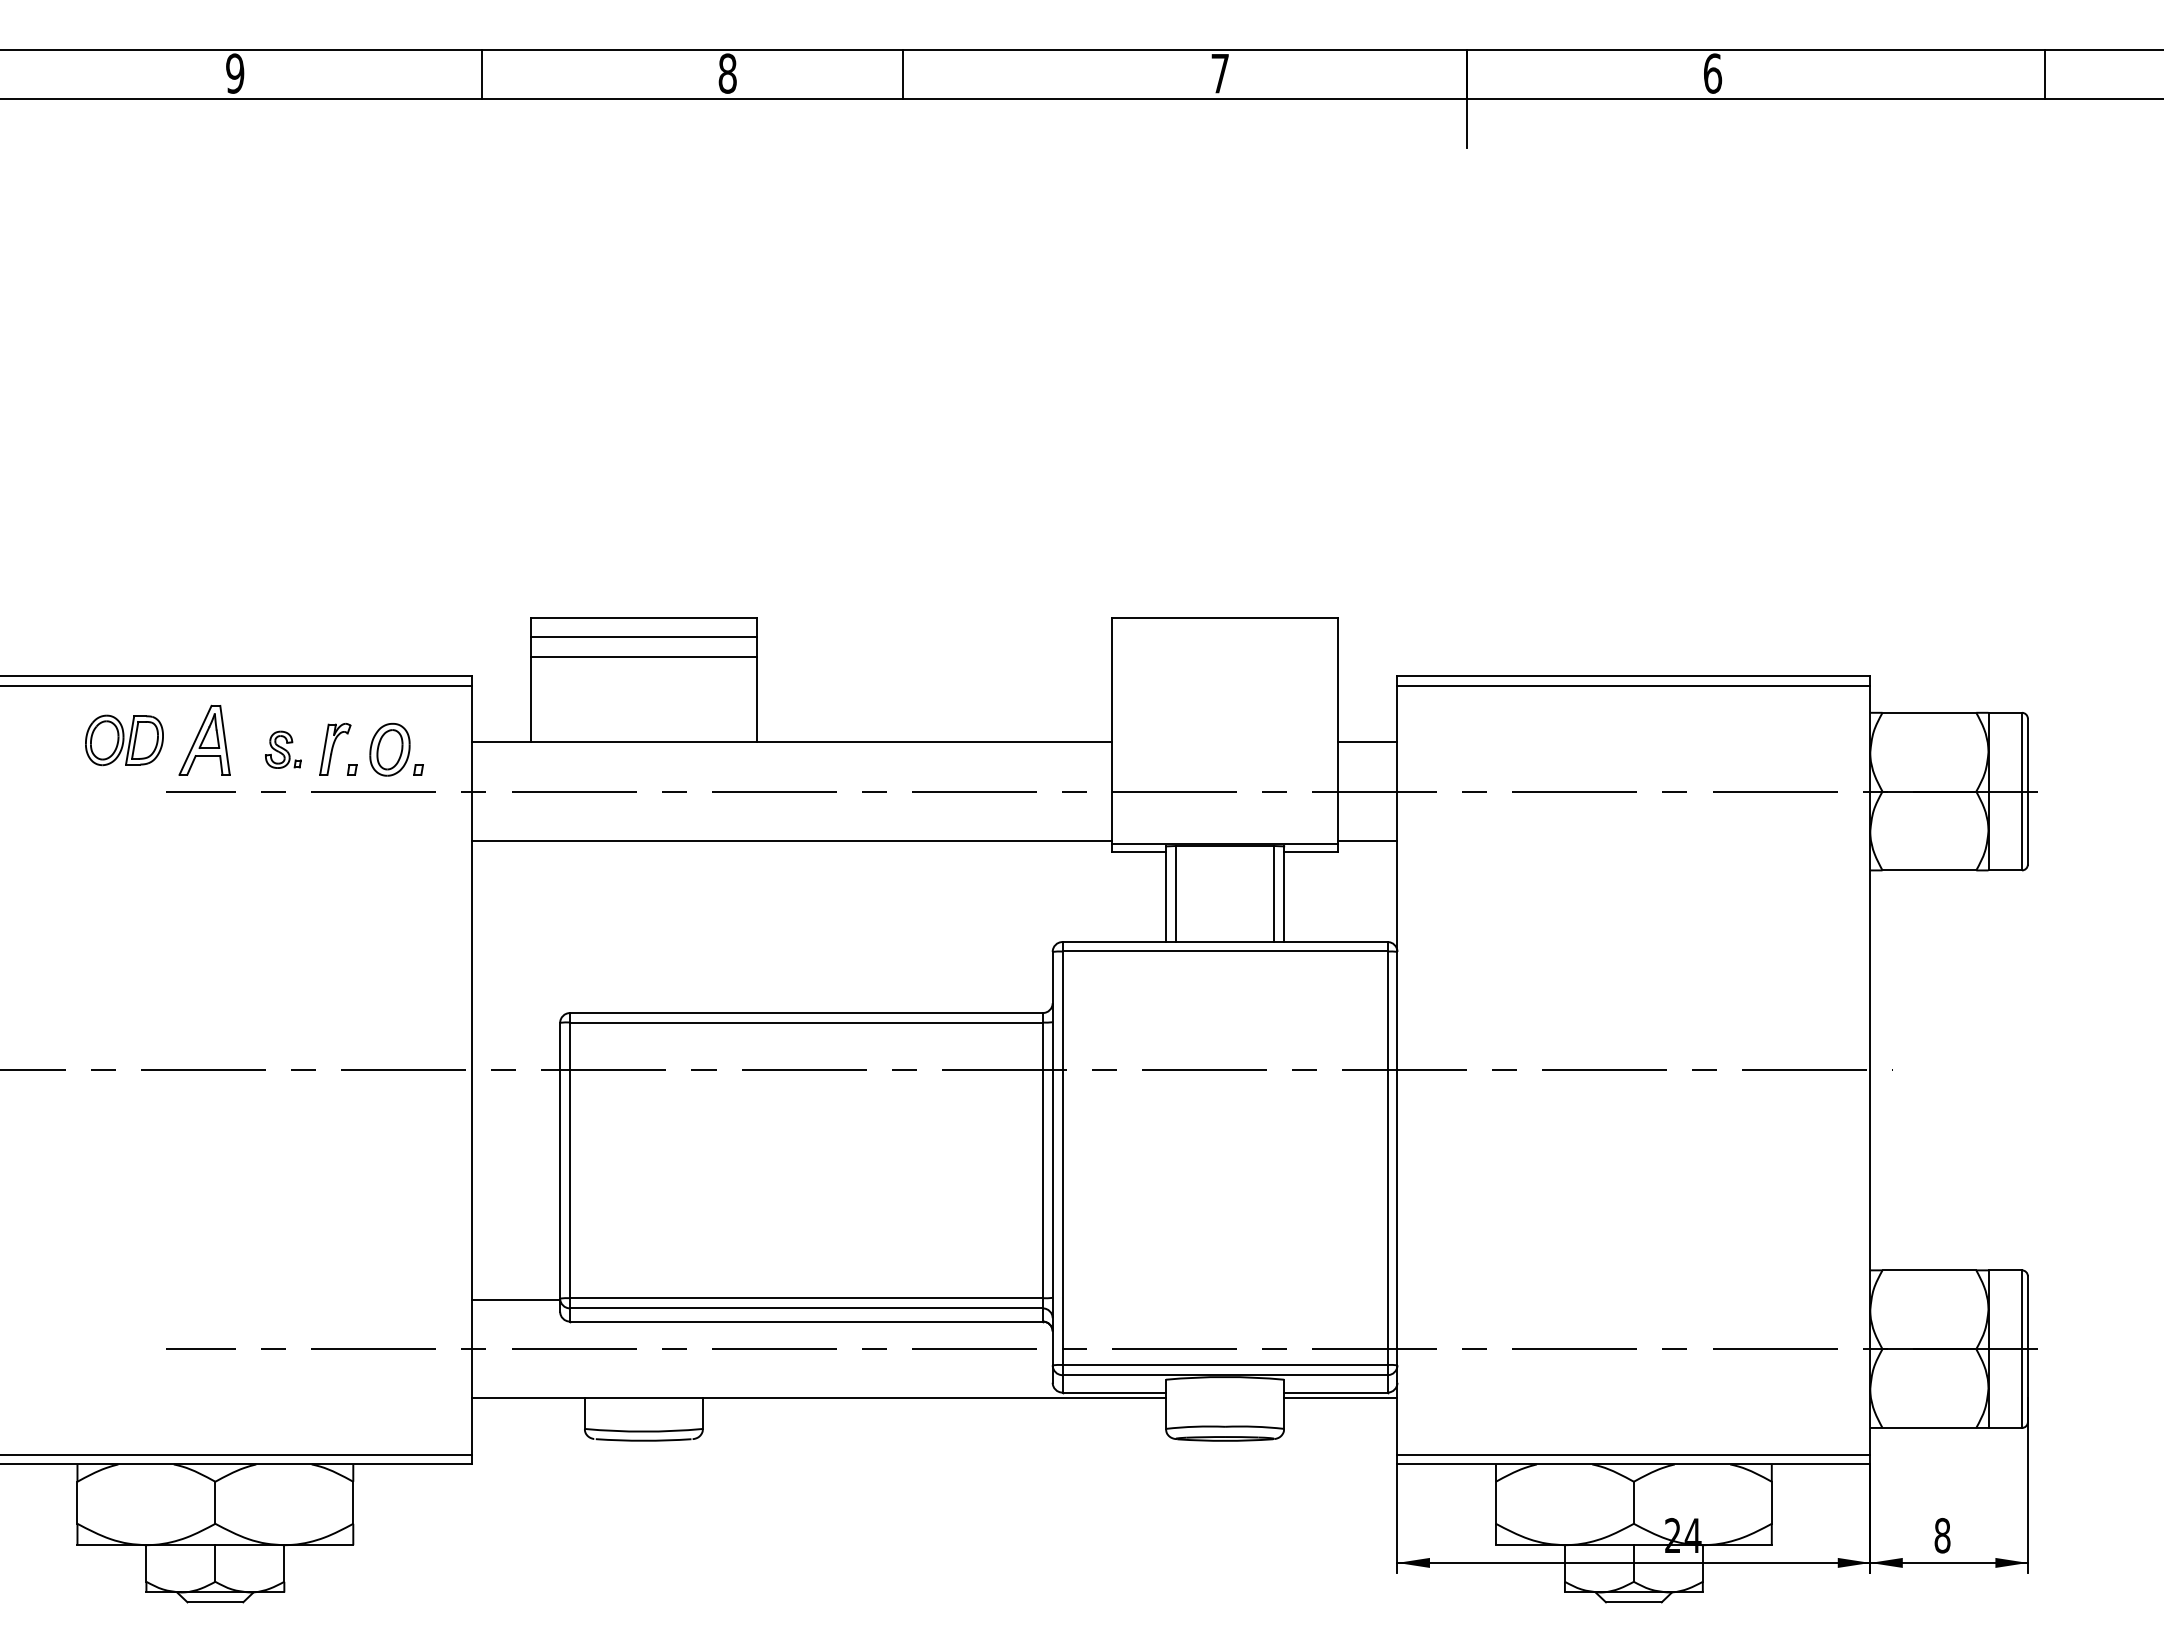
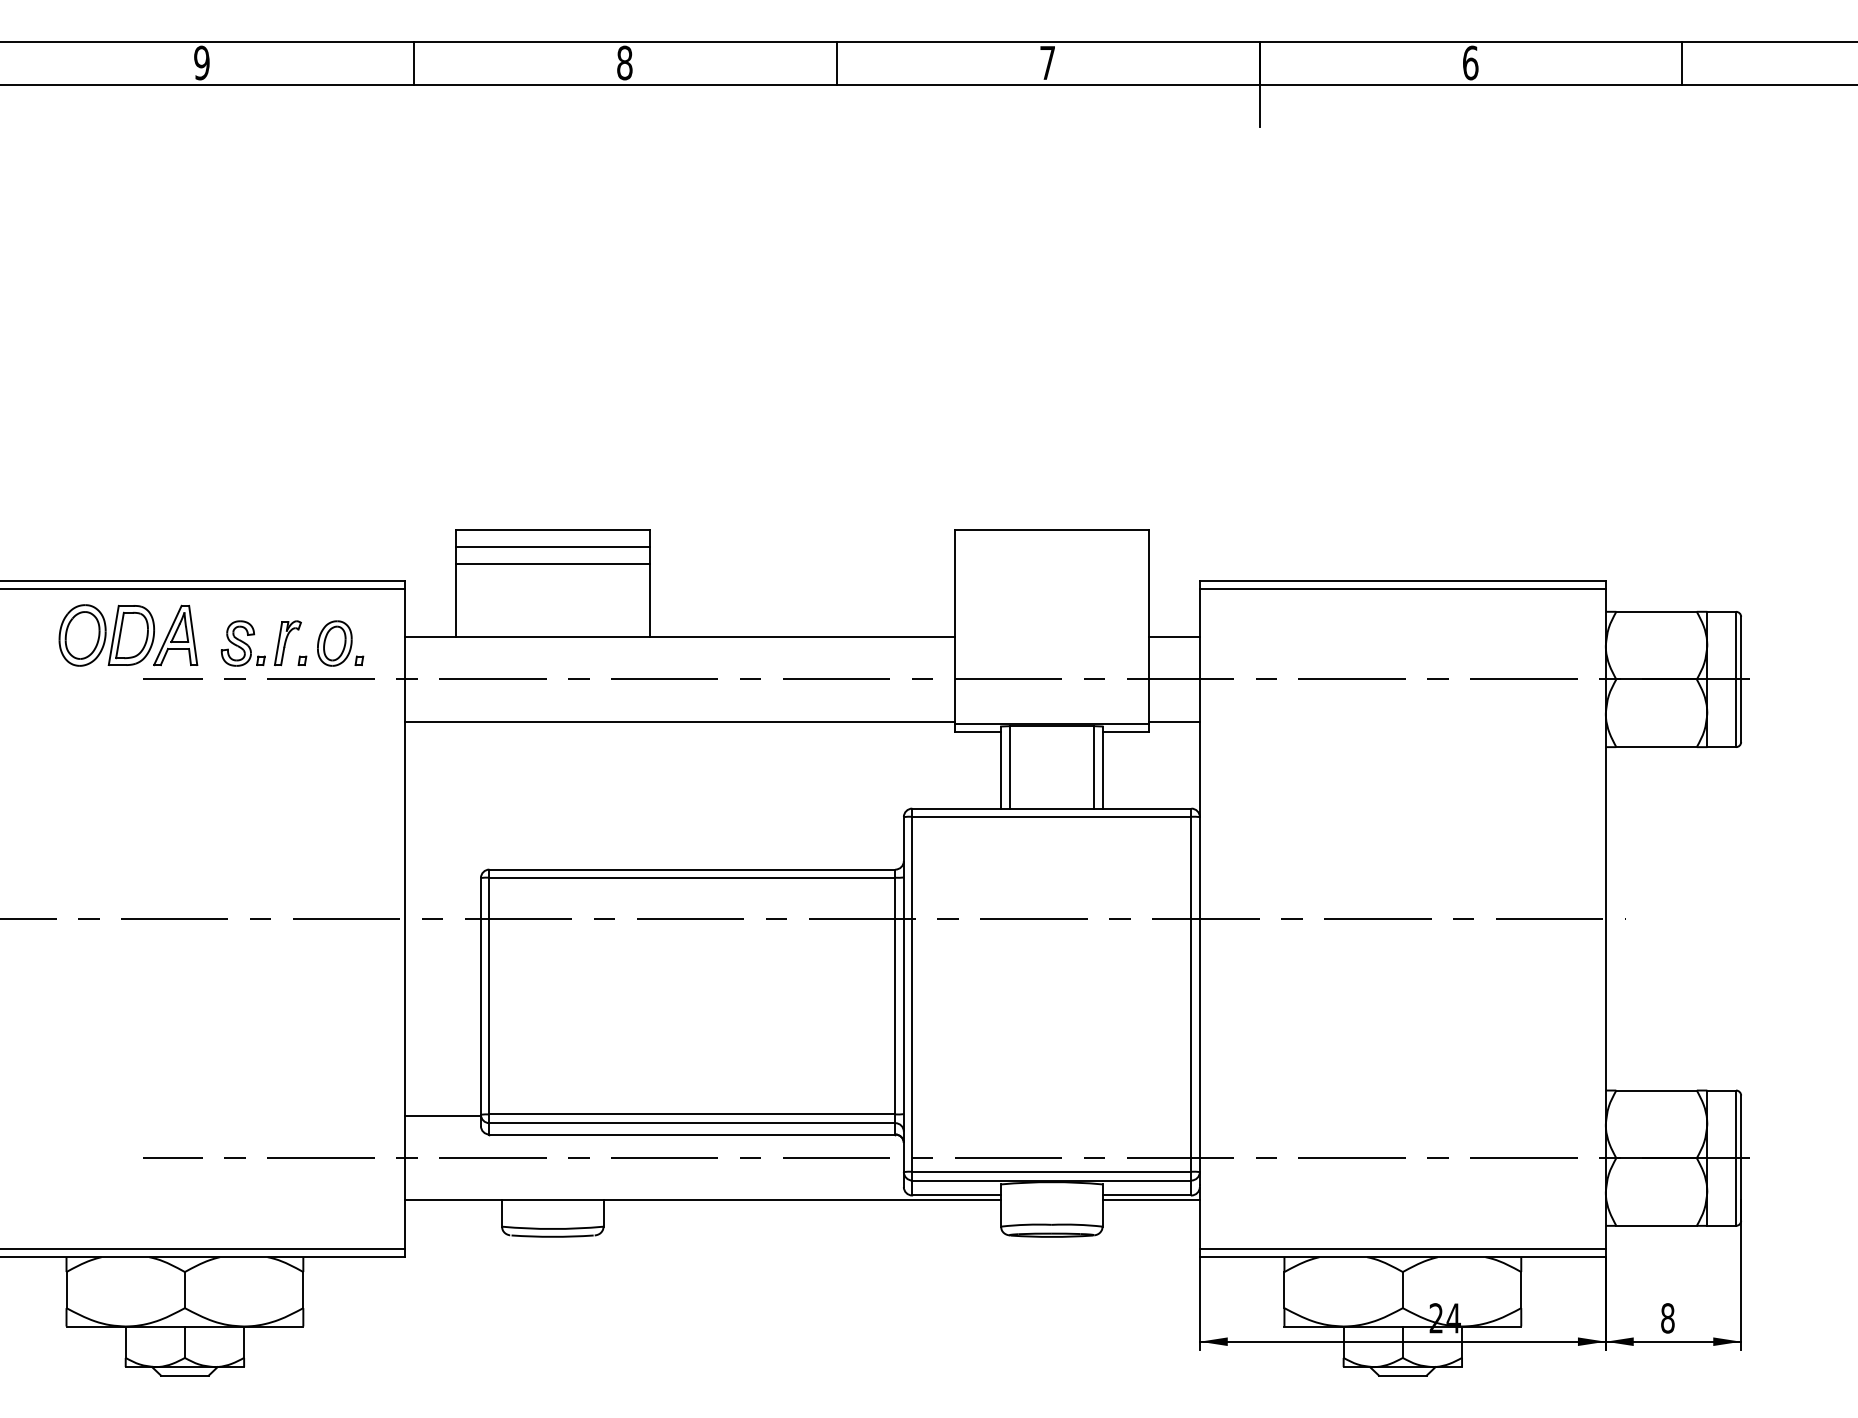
line: (903, 73) -> (836, 62), moved
line: (2044, 73) -> (1682, 62), moved
part: (124, 740) -> (106, 635), size x1.43
part: (283, 749) -> (243, 643), size x1.43

